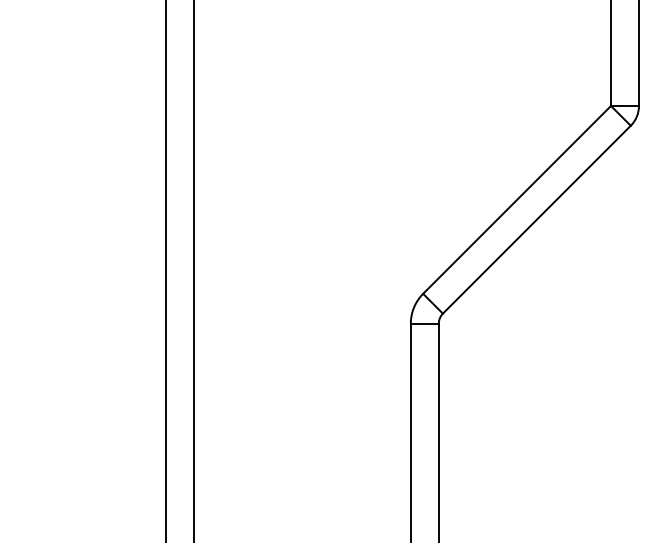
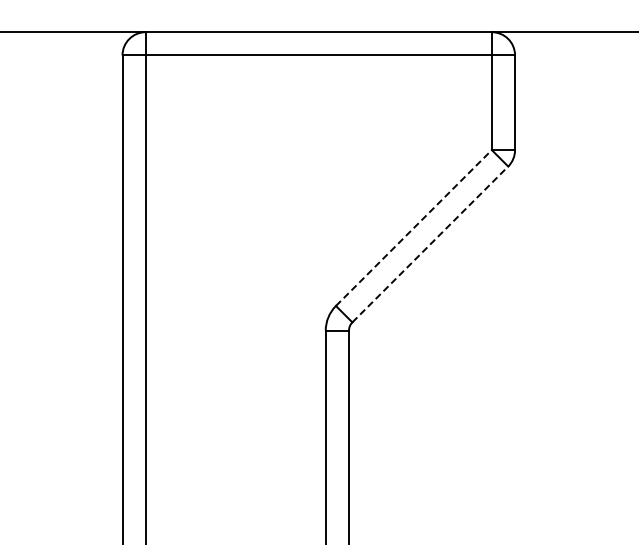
line: (517, 199) -> (414, 227), solid -> dashed
line: (537, 219) -> (430, 244), solid -> dashed

